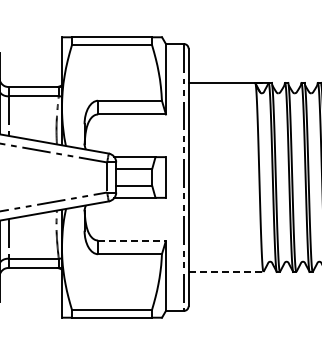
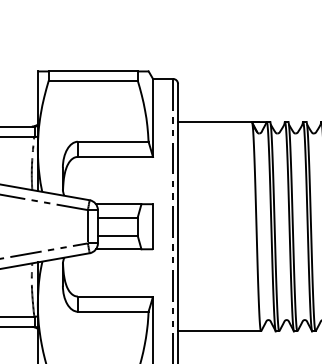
line: (132, 240) -> (115, 296), dashed -> solid
line: (226, 272) -> (220, 331), dashed -> solid

